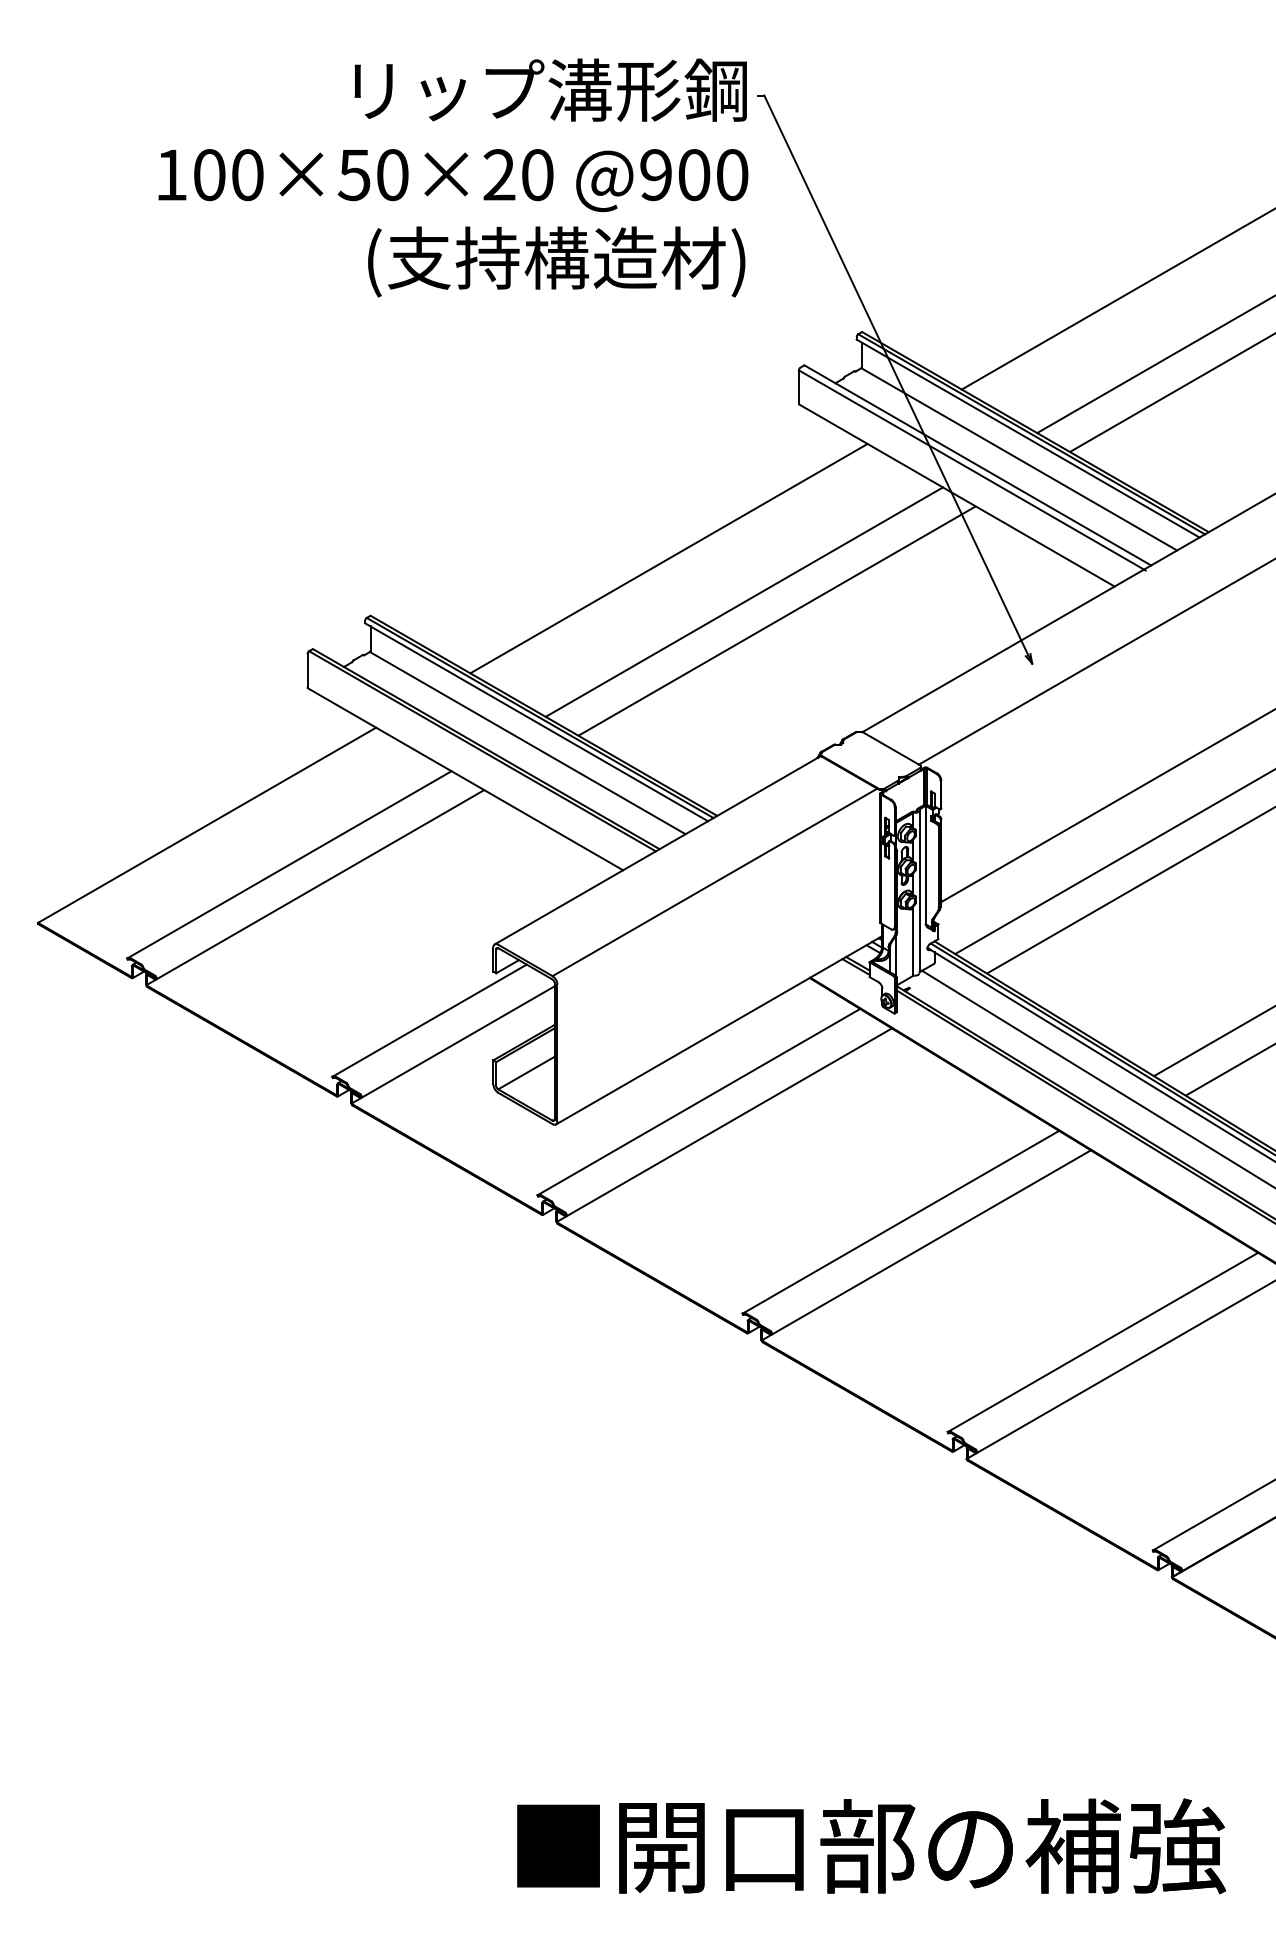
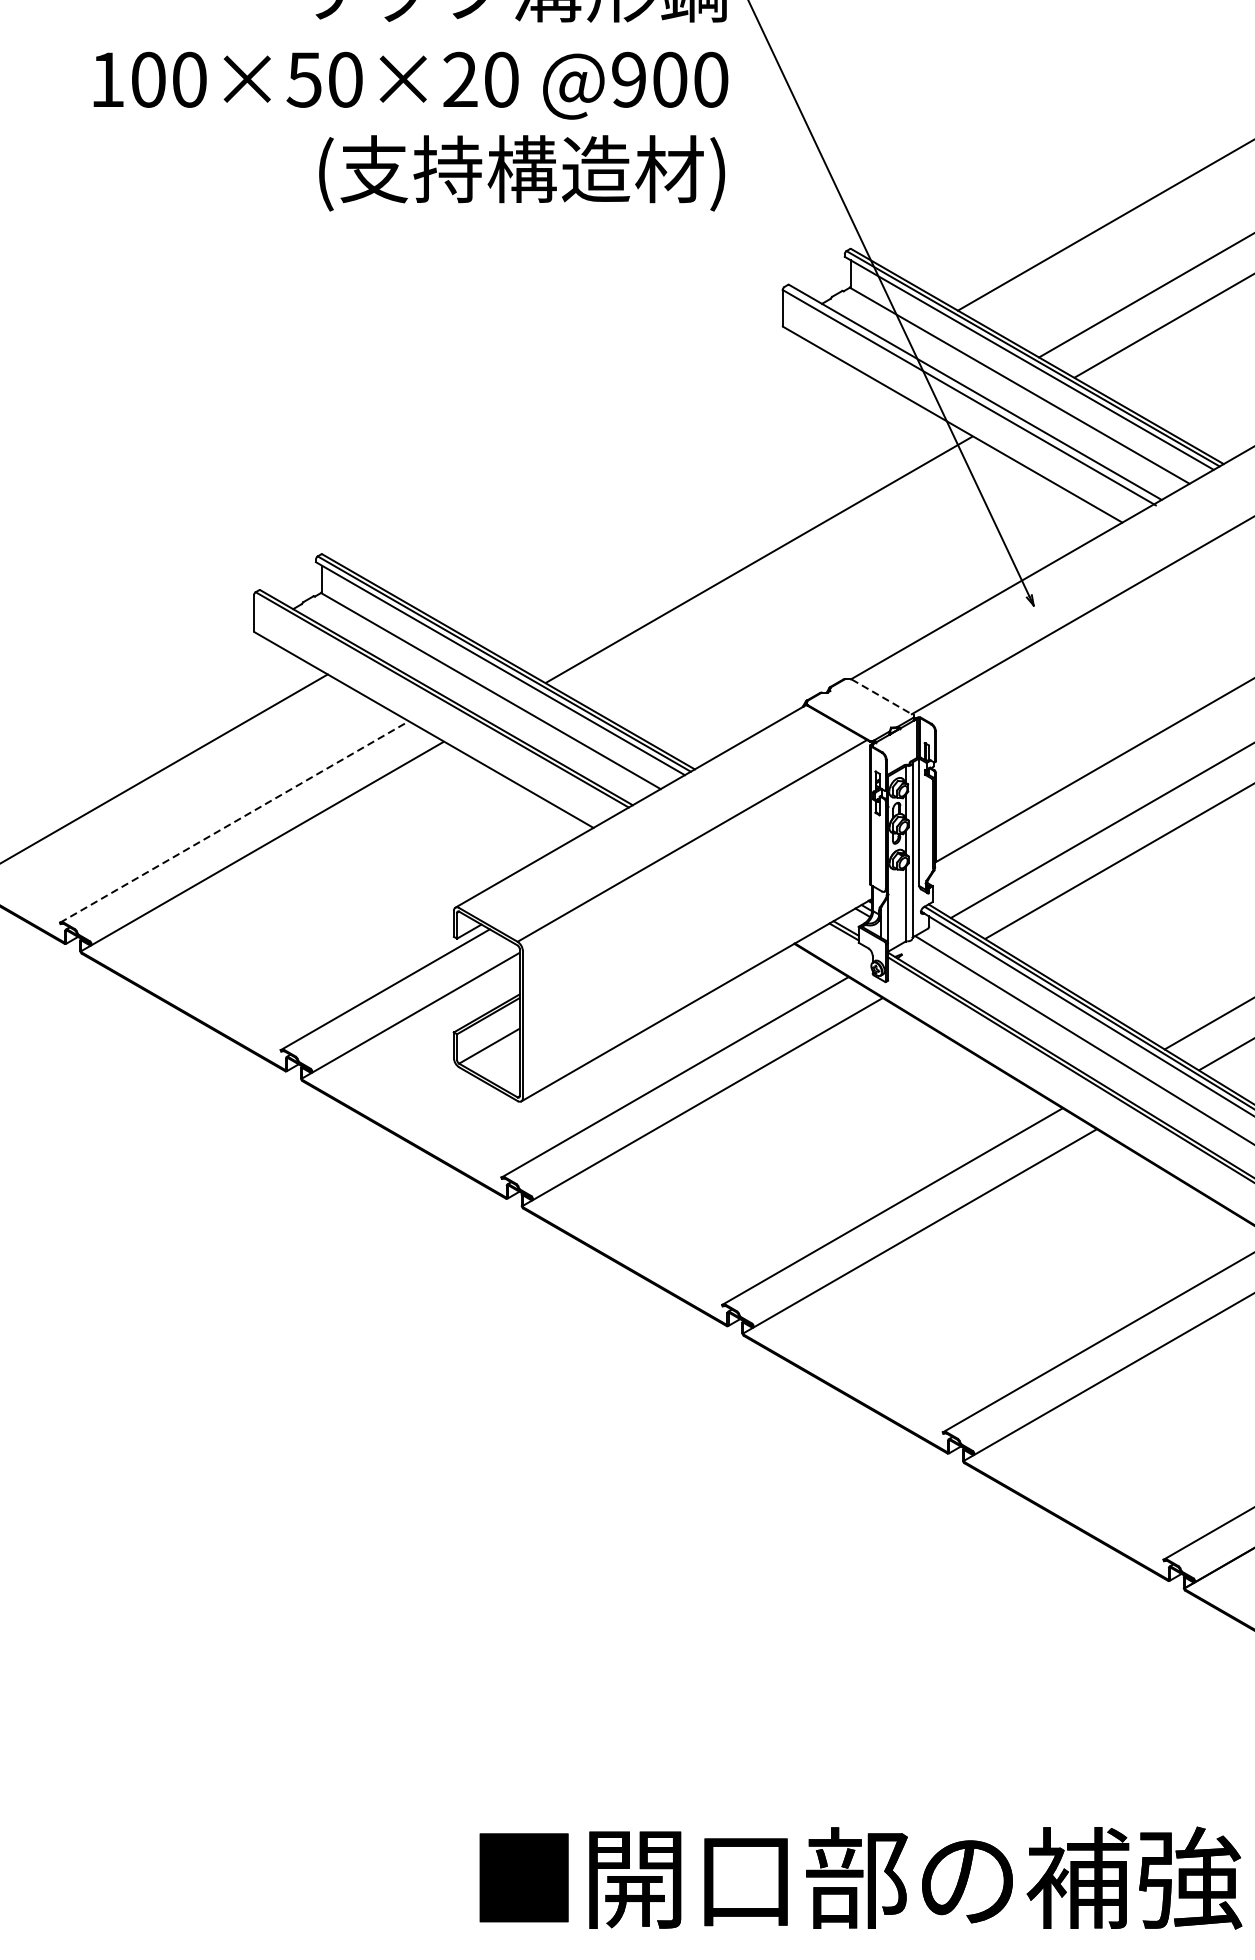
line: (668, 558) -> (642, 492), removed
line: (743, 601) -> (723, 538), removed
line: (892, 749) -> (883, 697), solid -> dashed
line: (289, 864) -> (234, 821), solid -> dashed

